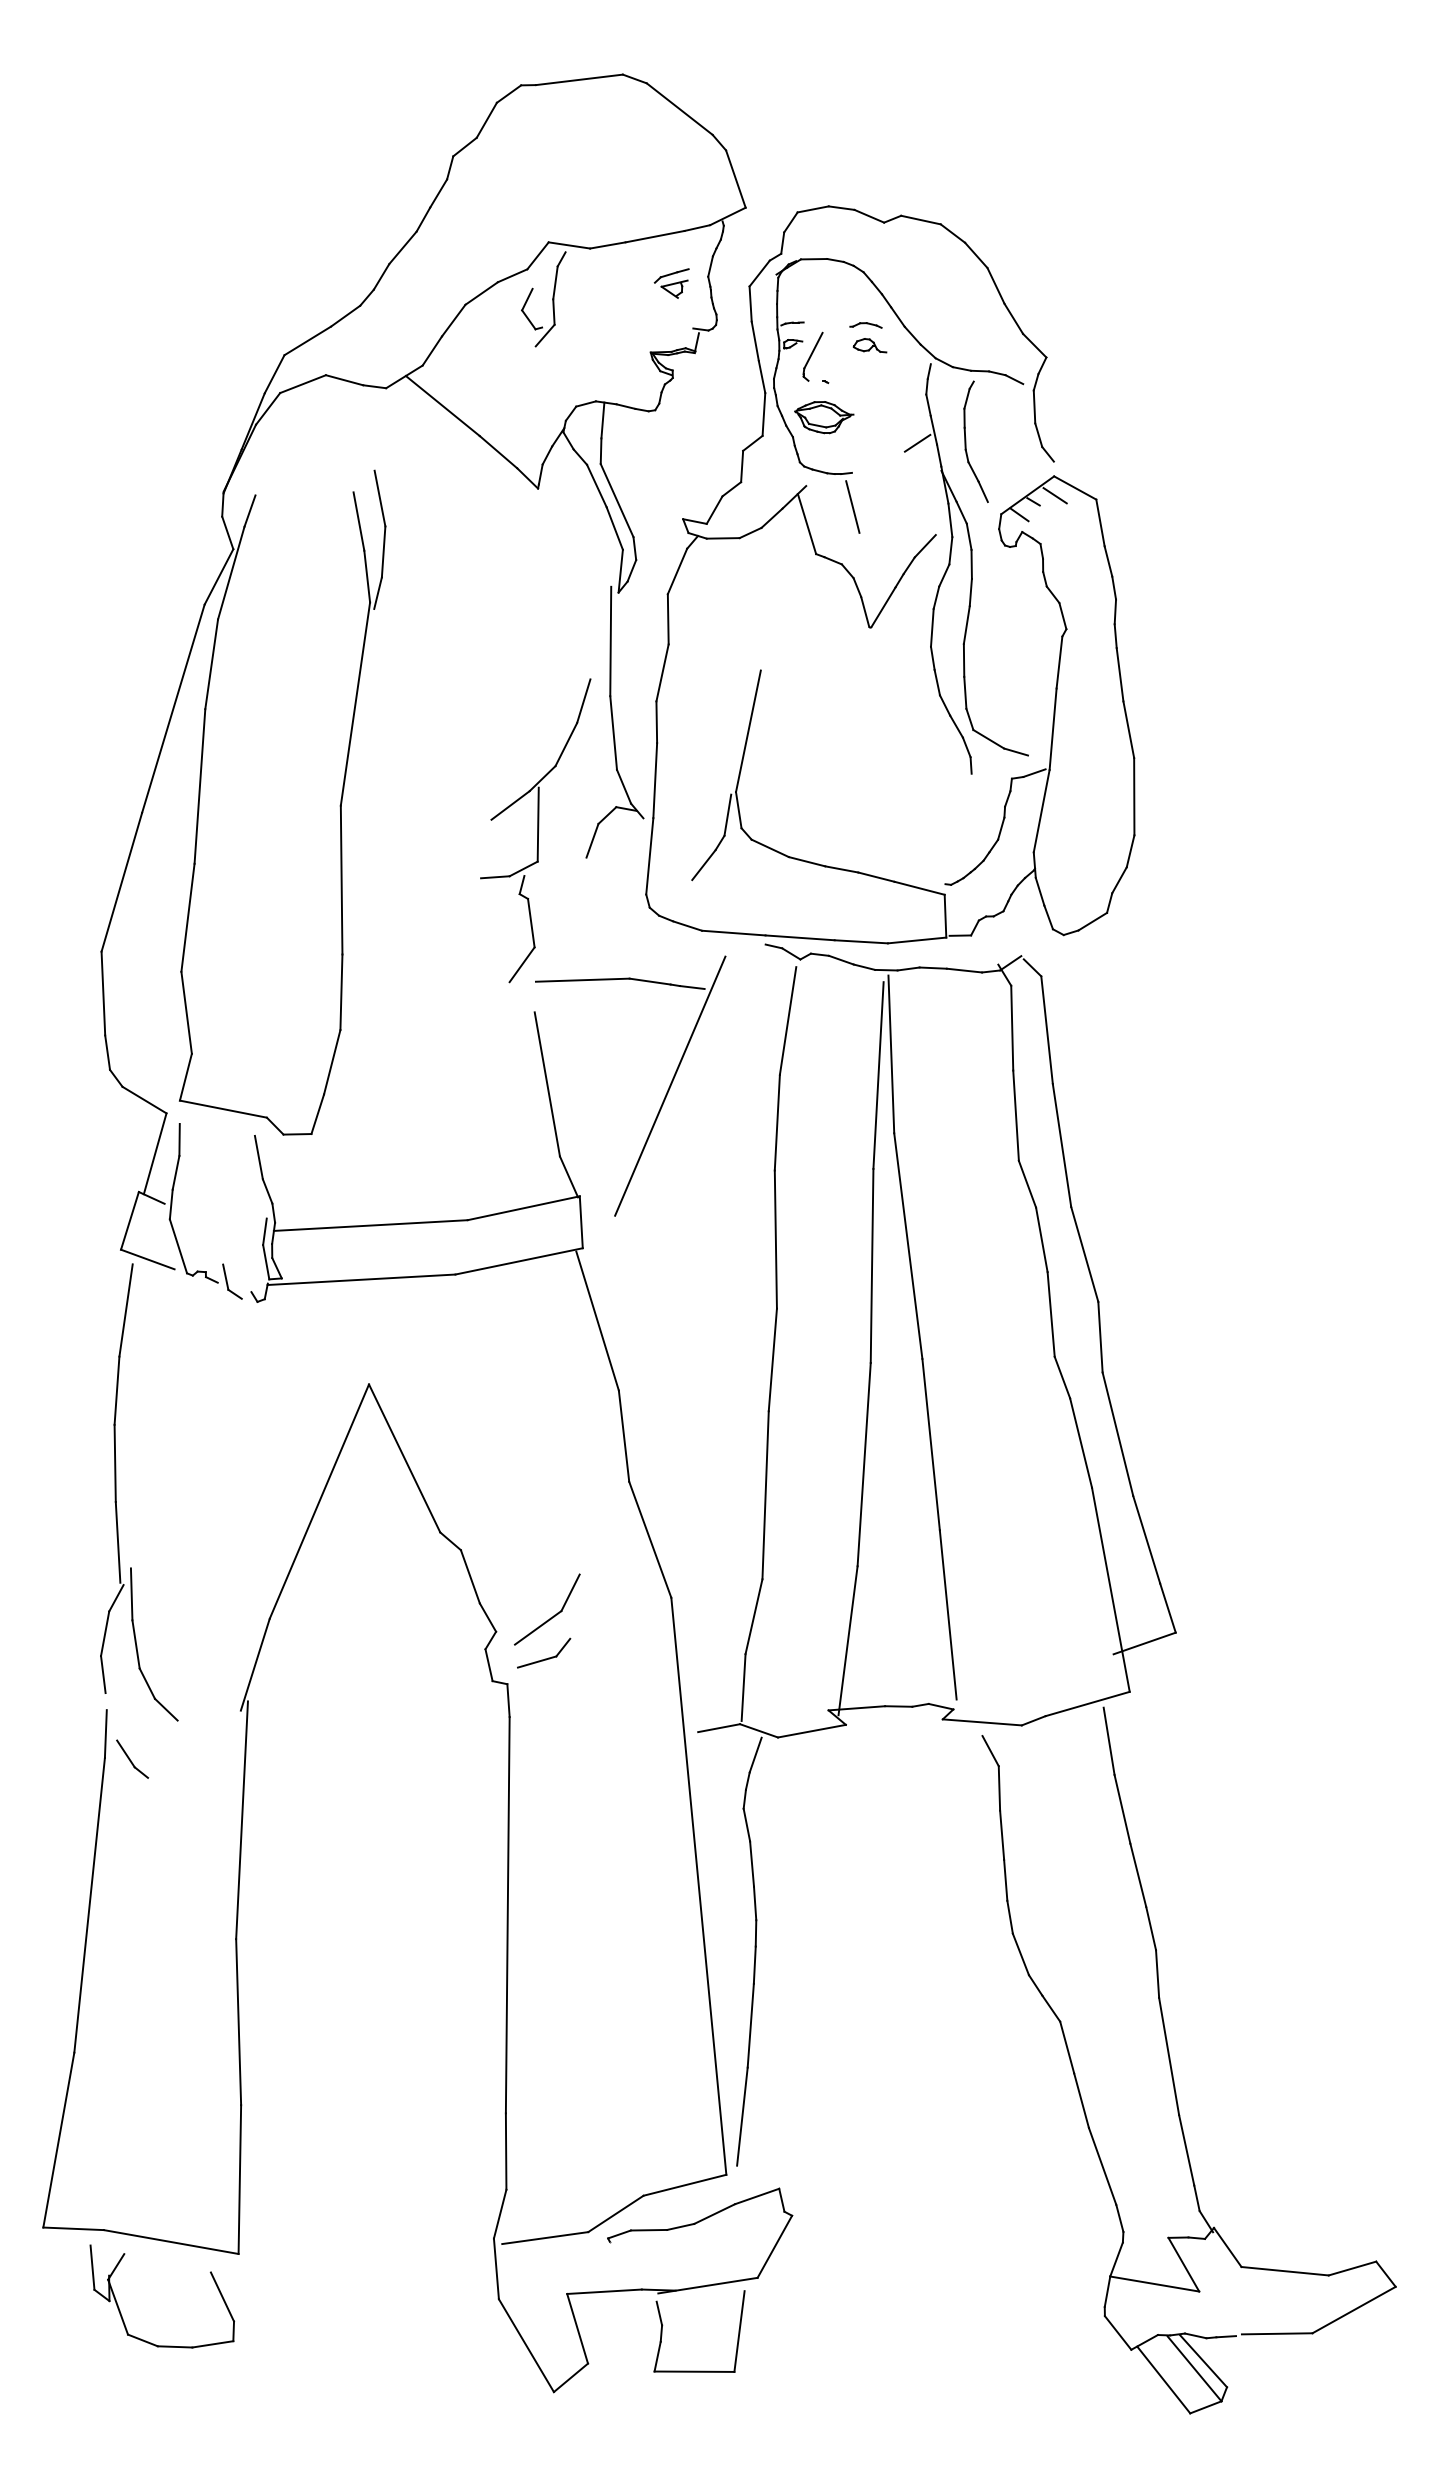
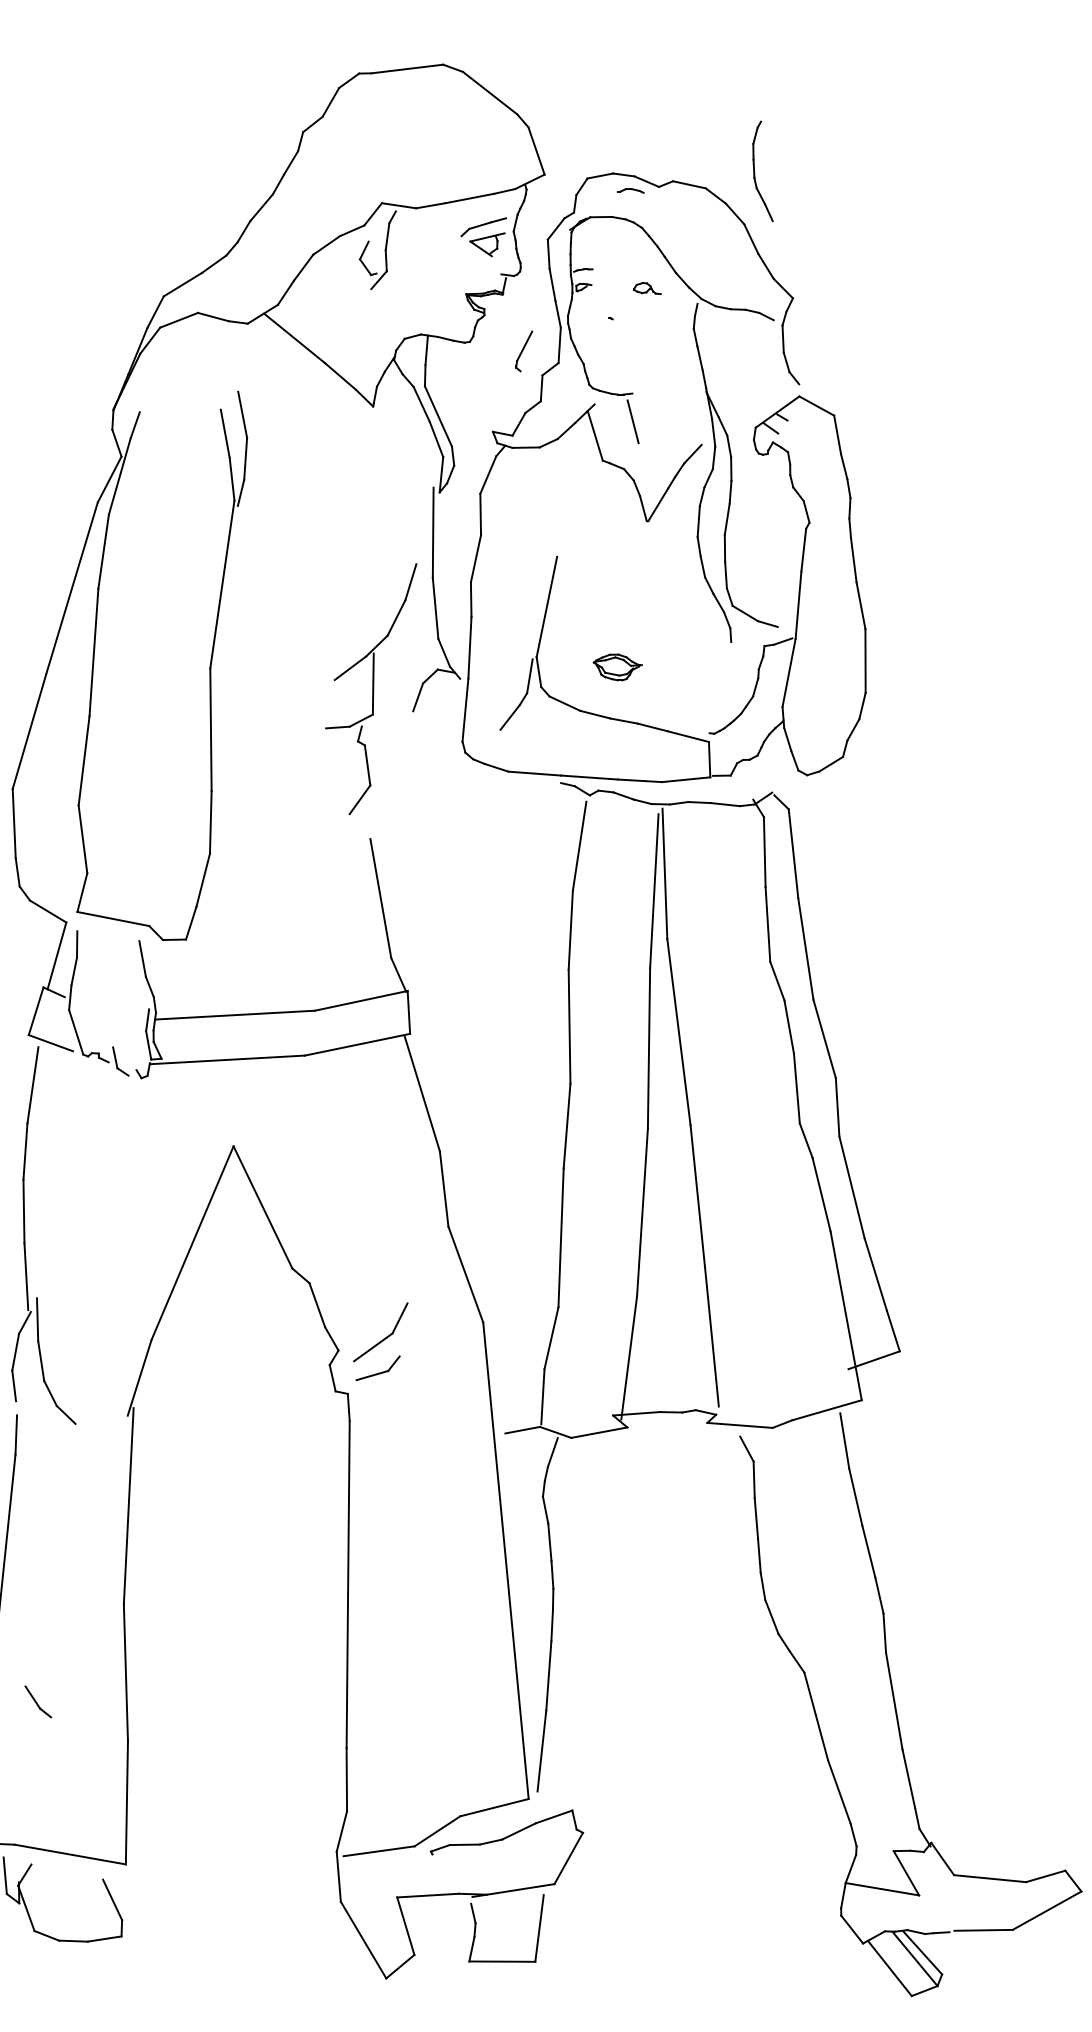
part: (671, 283) -> (483, 237), size x1.6
part: (865, 325) -> (630, 190), moved
part: (812, 356) -> (523, 351), moved
part: (824, 417) -> (617, 667), moved
part: (966, 441) -> (755, 171), moved
line: (917, 442) -> (686, 368), removed
line: (1054, 495) -> (799, 412), removed
part: (664, 1096) -> (477, 908), removed
part: (132, 1758) -> (38, 1701), moved

